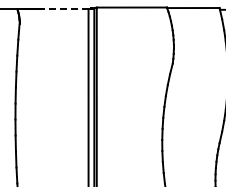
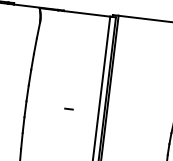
line: (64, 9) -> (86, 13), dashed -> solid
line: (58, 105) -> (68, 108), added

